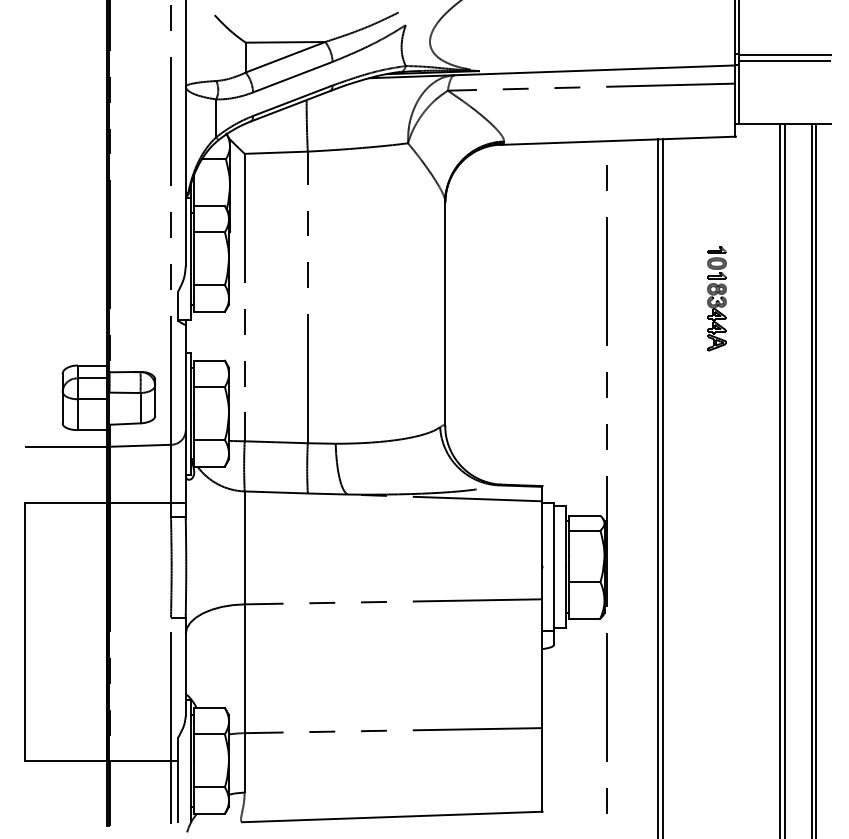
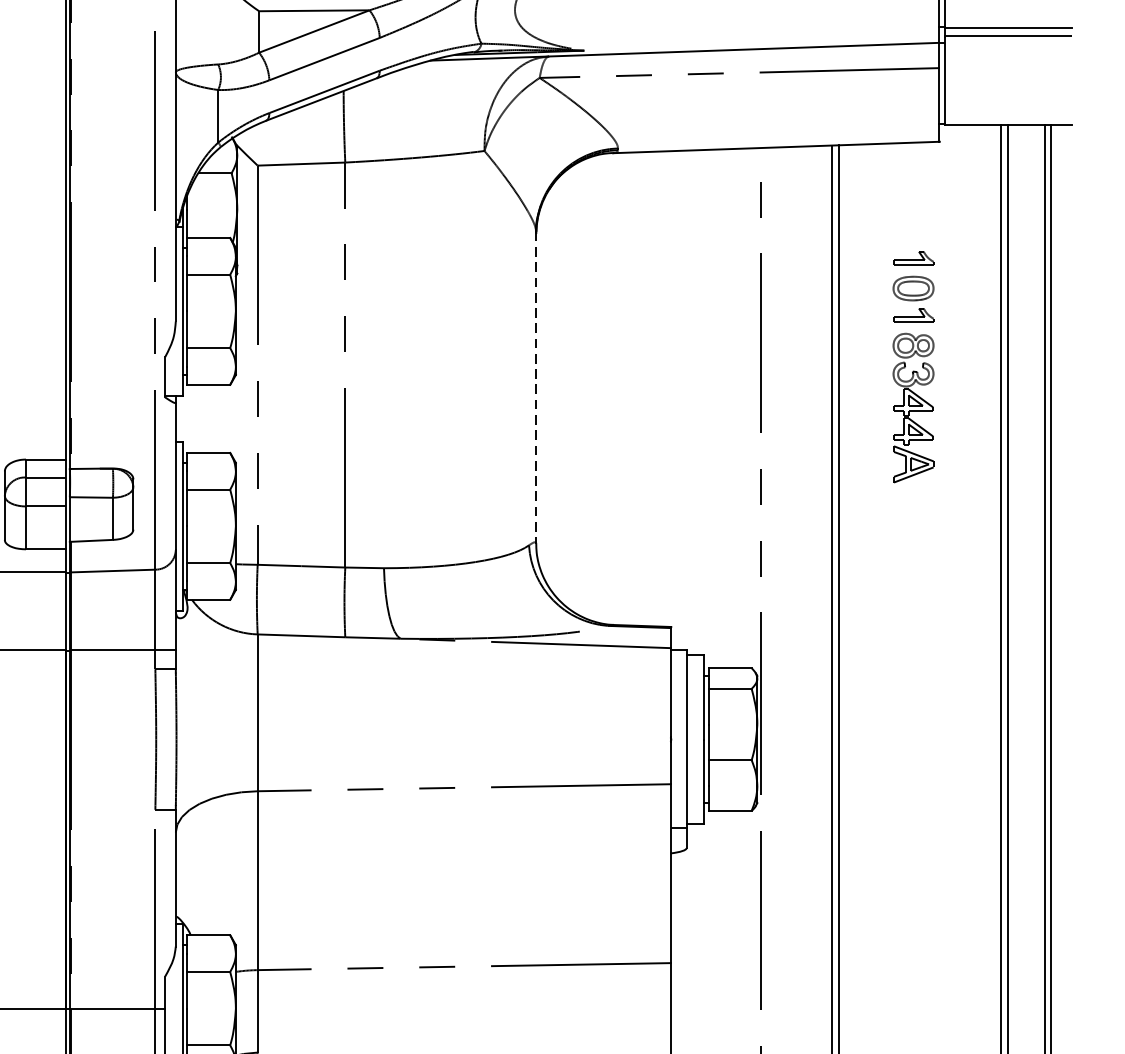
part: (716, 298) -> (912, 366), size x1.6
line: (445, 314) -> (536, 388), solid -> dashed

